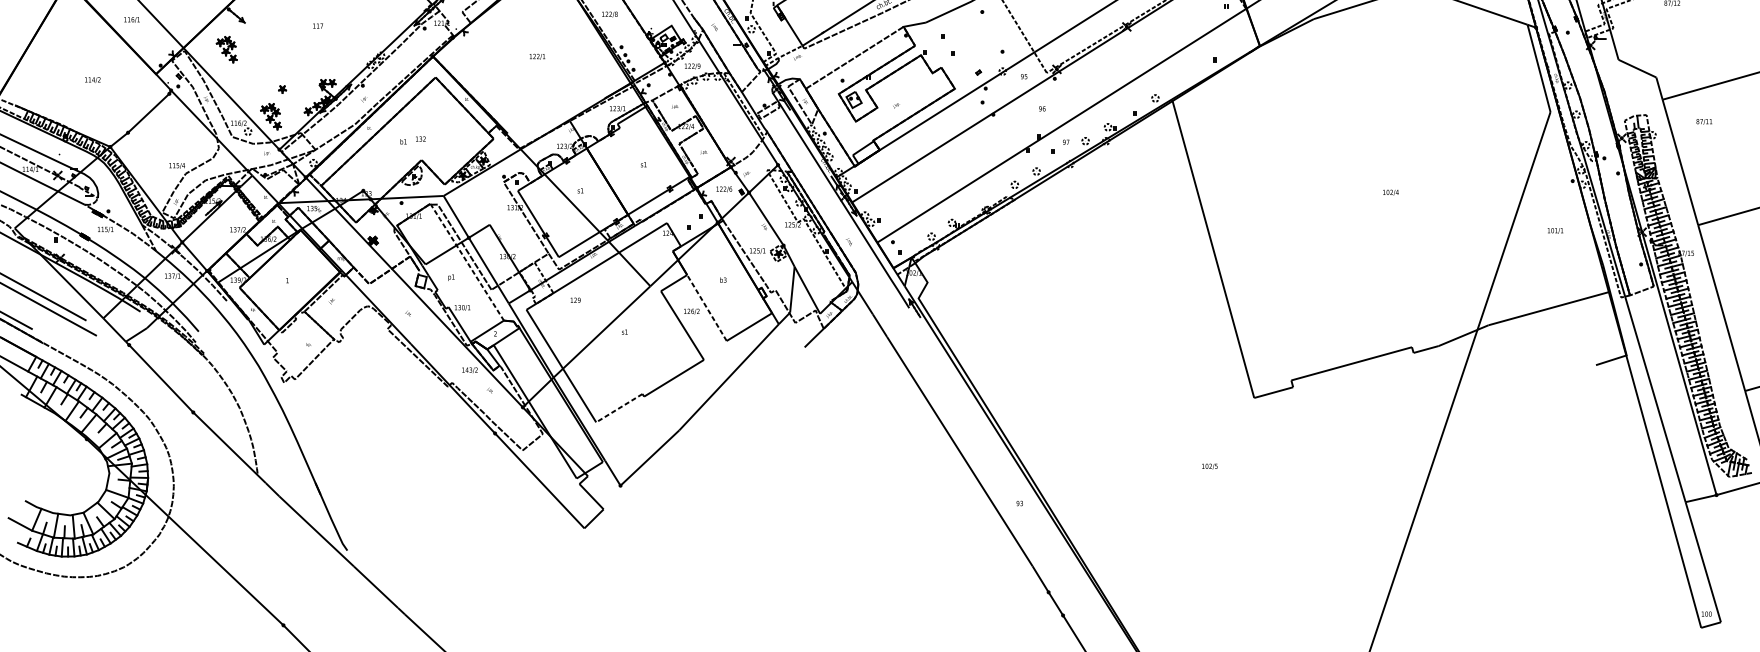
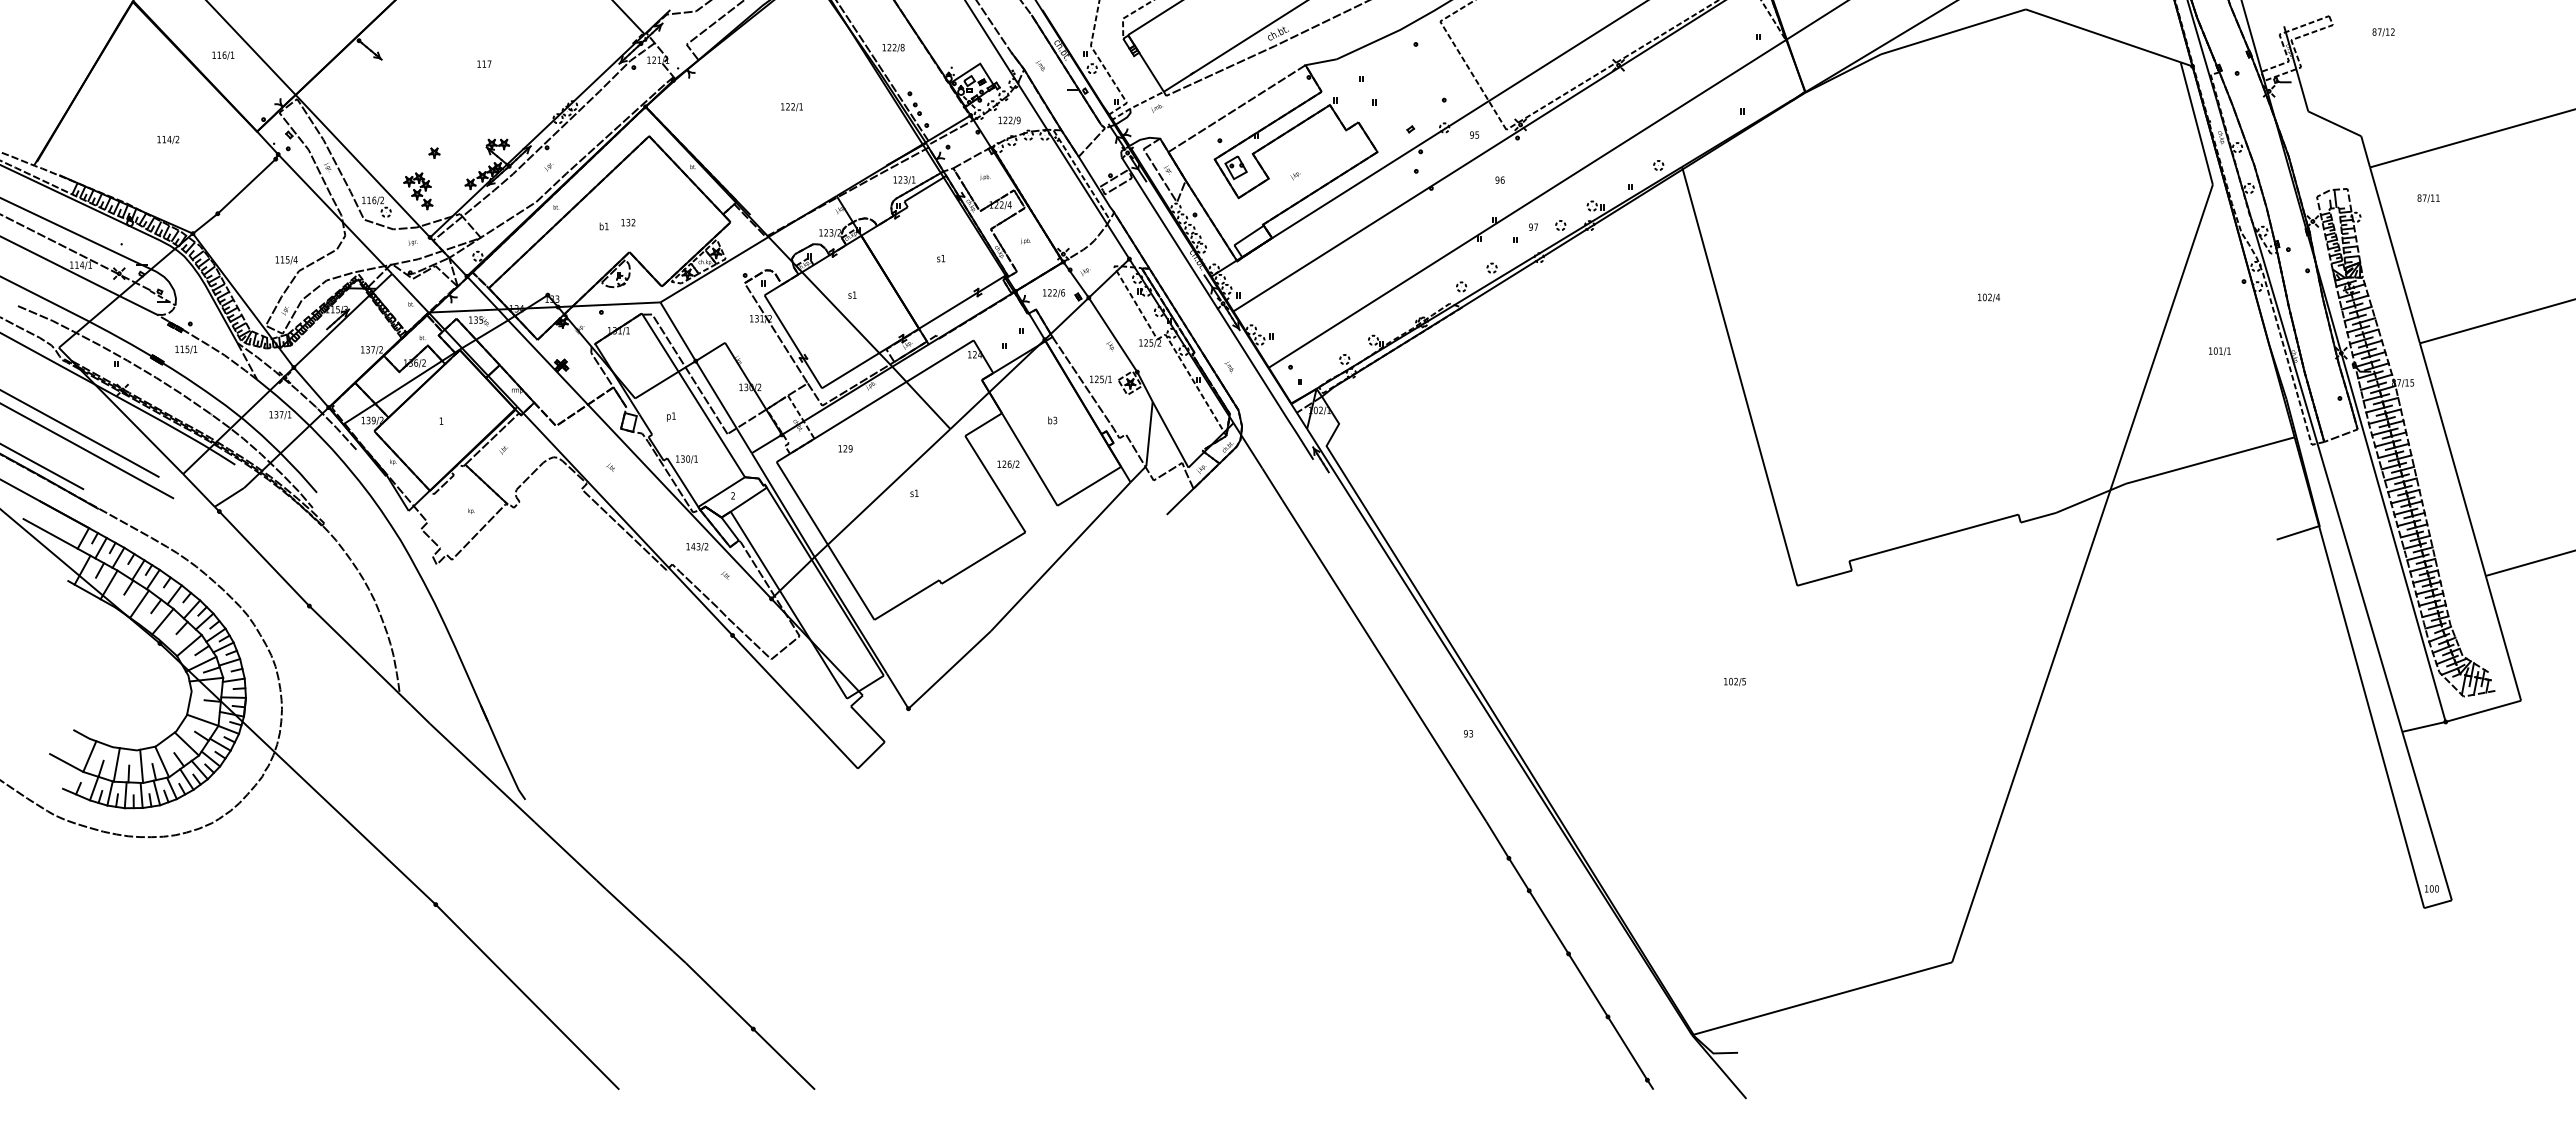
part: (226, 49) -> (356, 97), removed
line: (467, 262) -> (693, 395), dashed -> solid
line: (706, 307) -> (1029, 459), dashed -> solid
line: (619, 408) -> (906, 600), dashed -> solid

